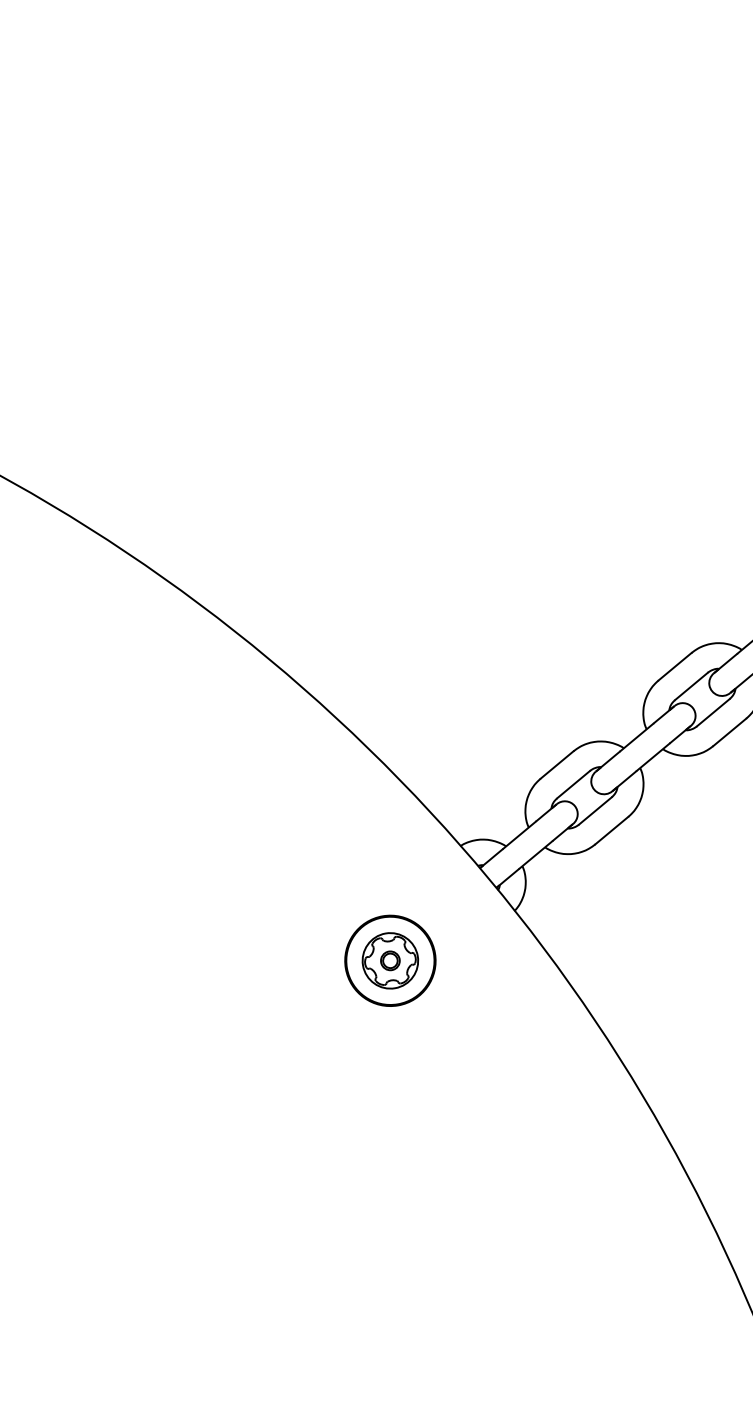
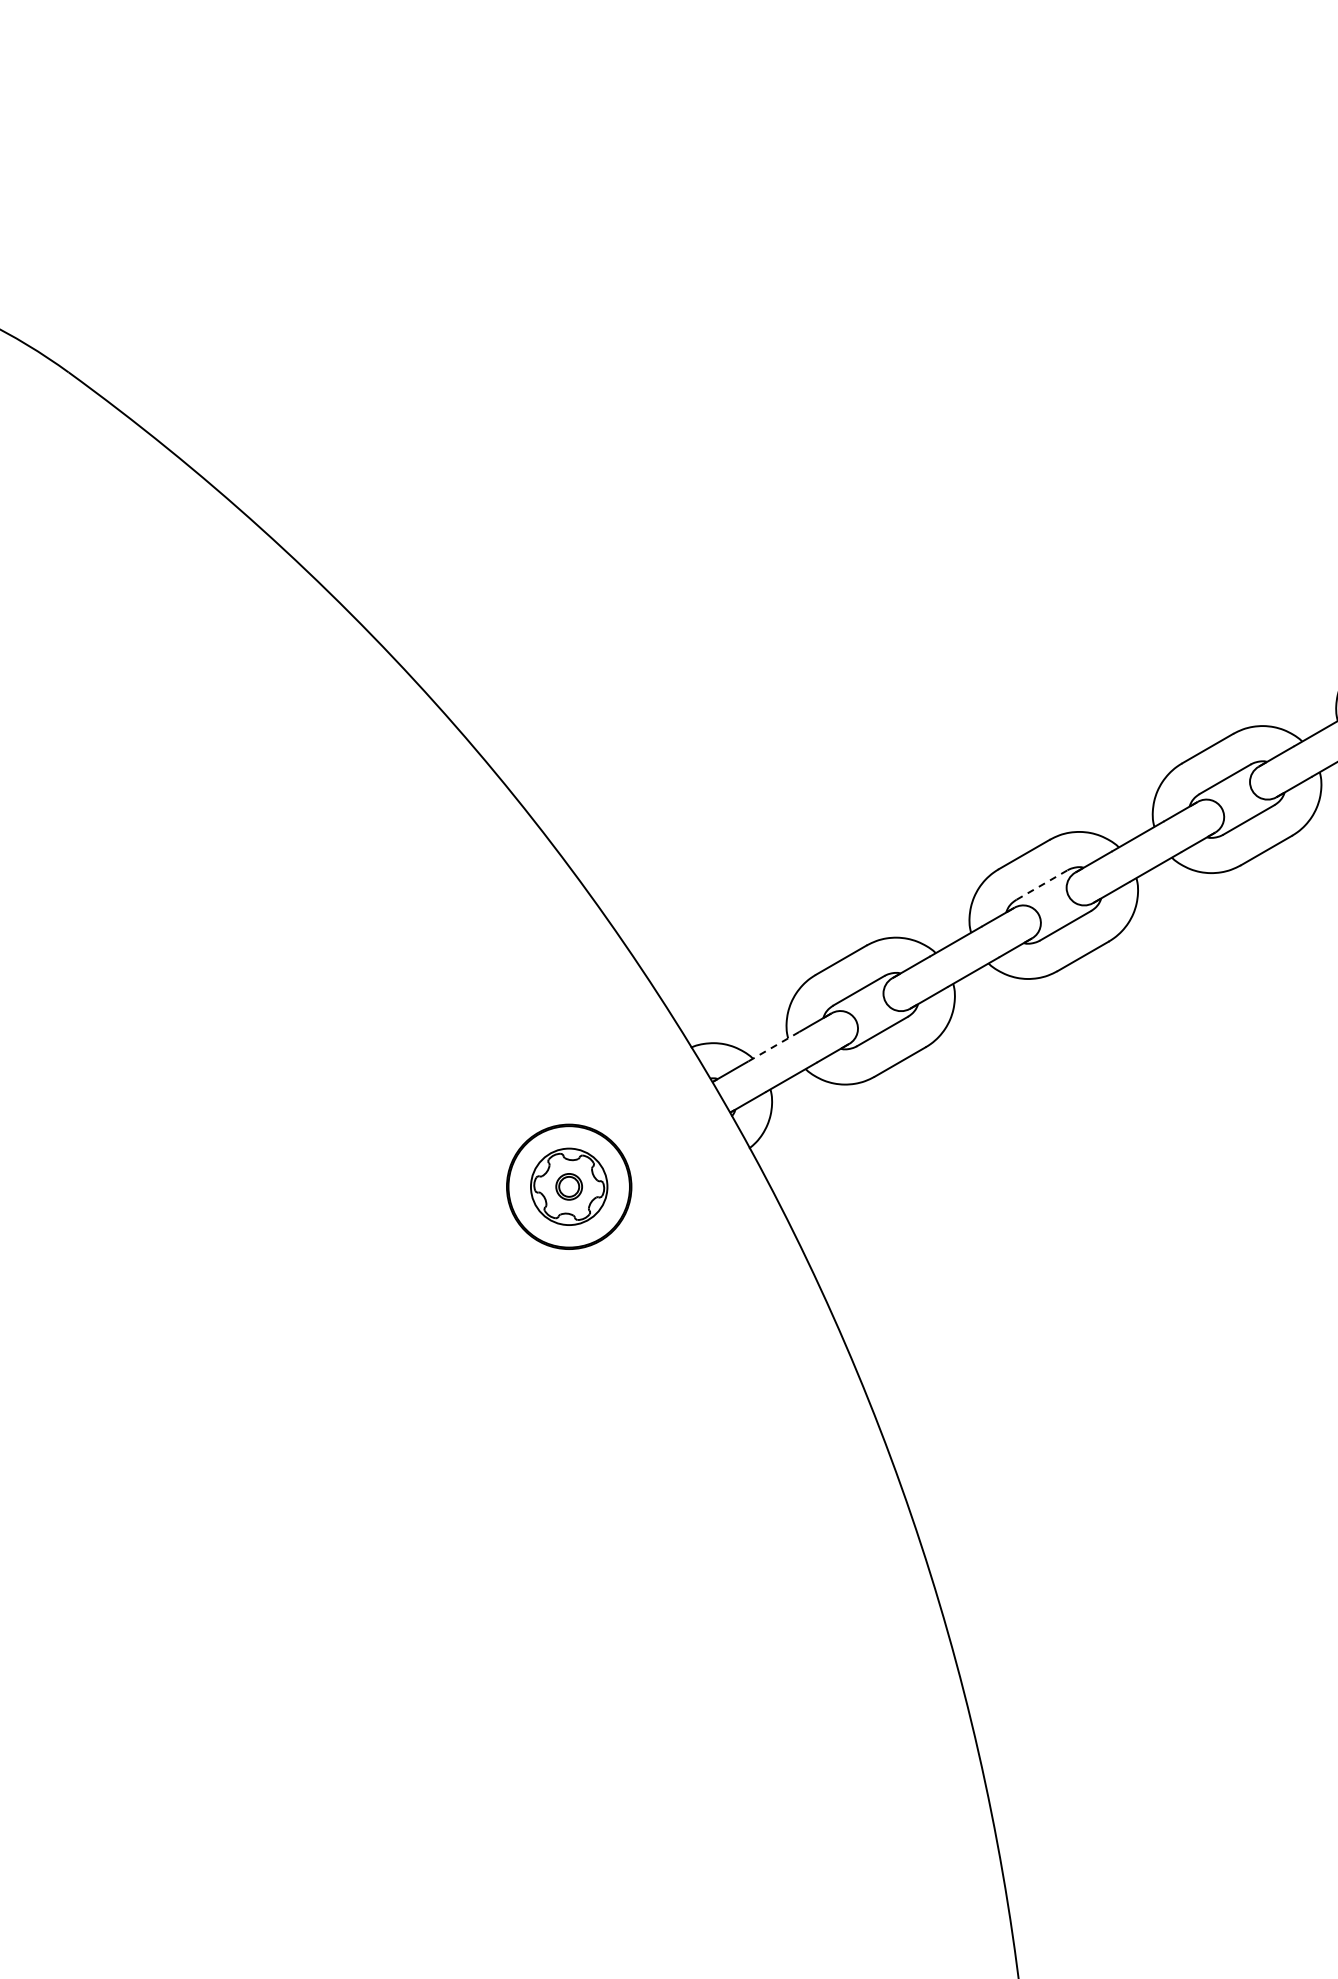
line: (691, 685) -> (1042, 884), solid -> dashed
line: (519, 835) -> (773, 1046), solid -> dashed

